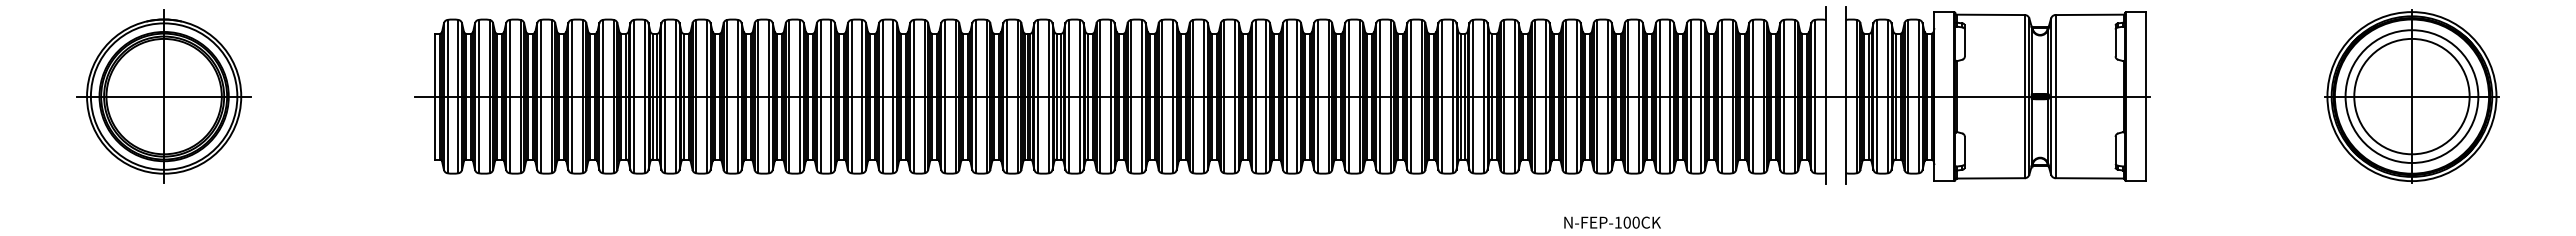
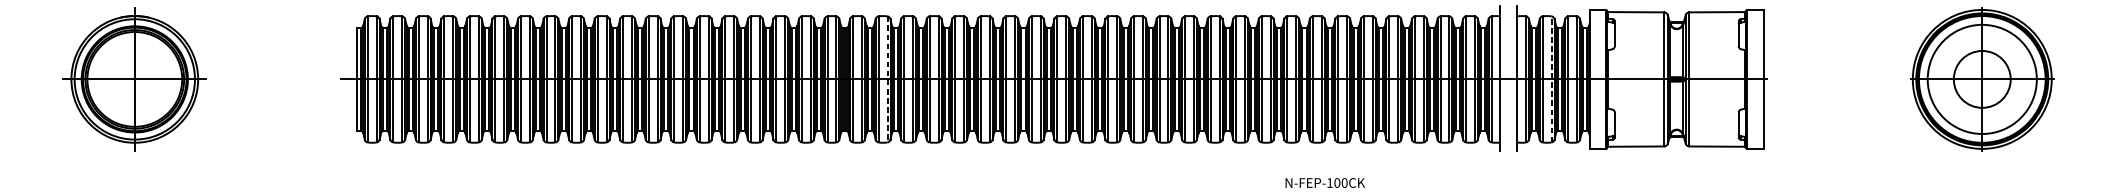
line: (1079, 96) -> (887, 79), solid -> dashed
line: (1887, 96) -> (1551, 79), solid -> dashed
circle: (2411, 96) -> (1981, 79), size x0.6

